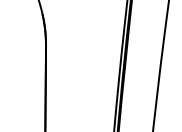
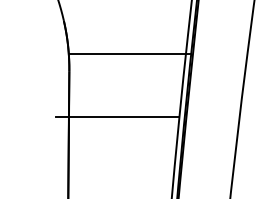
line: (86, 35) -> (130, 53), added
line: (78, 77) -> (118, 116), added

